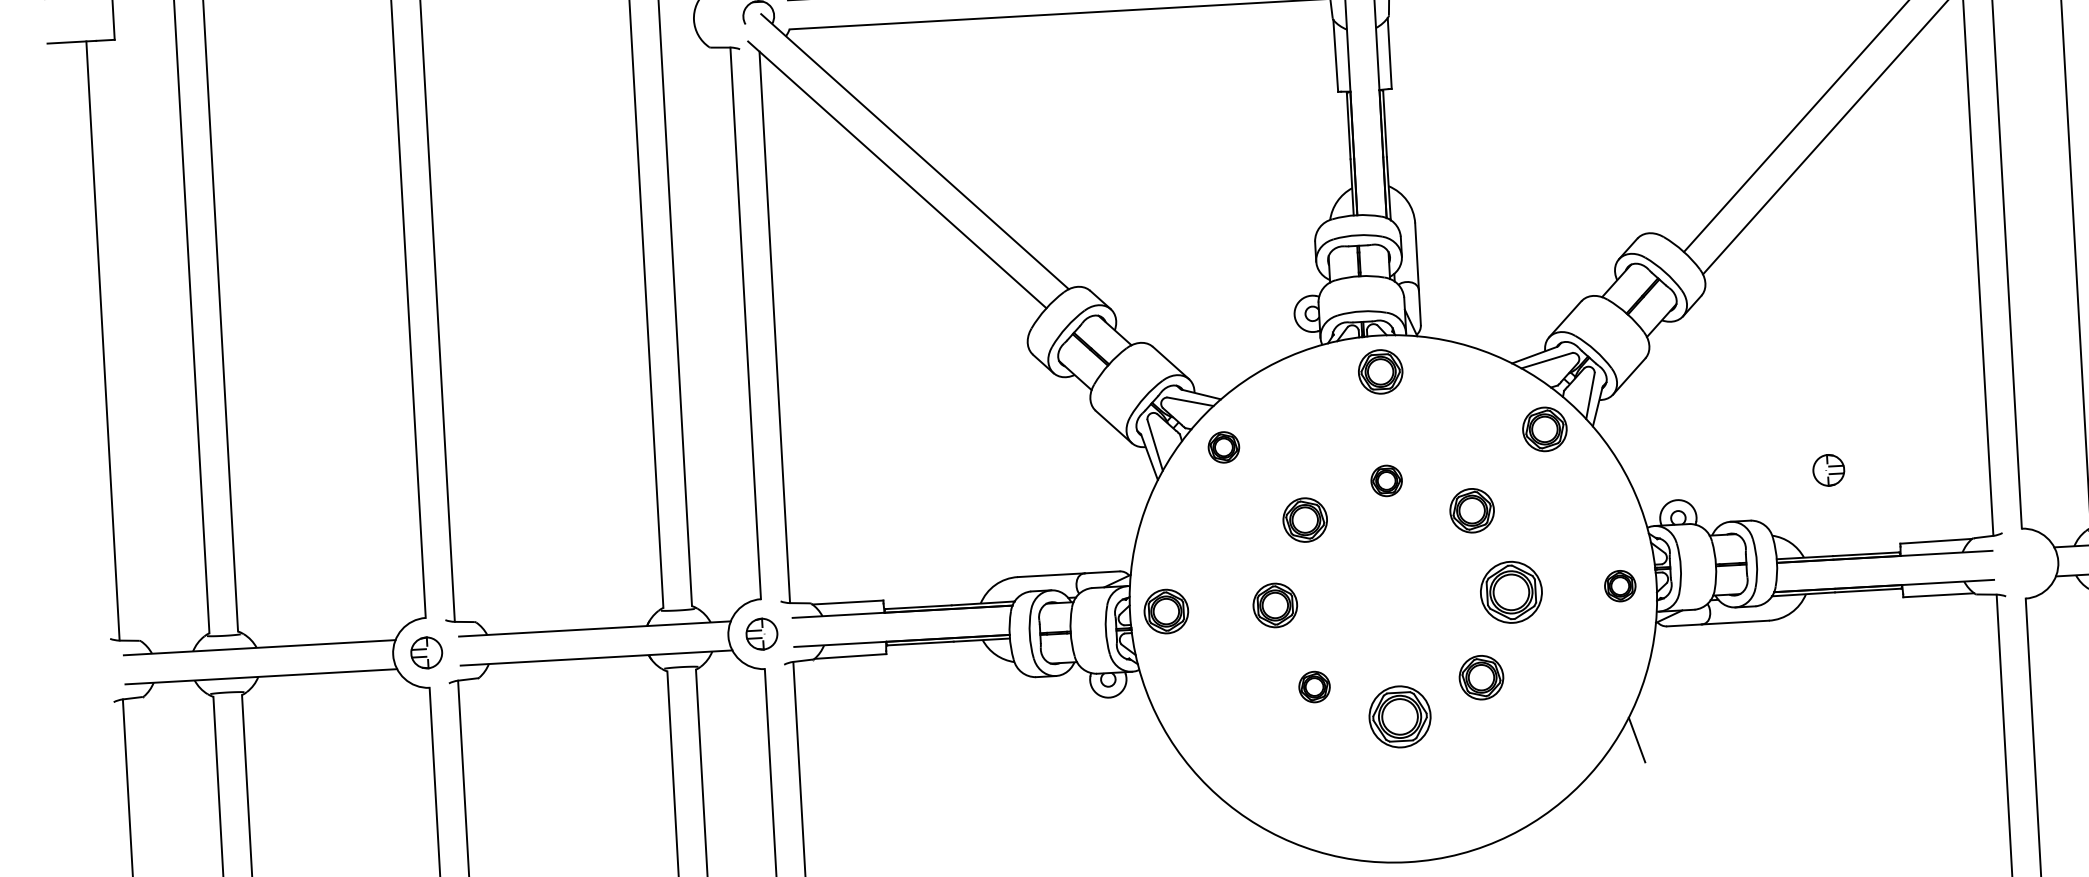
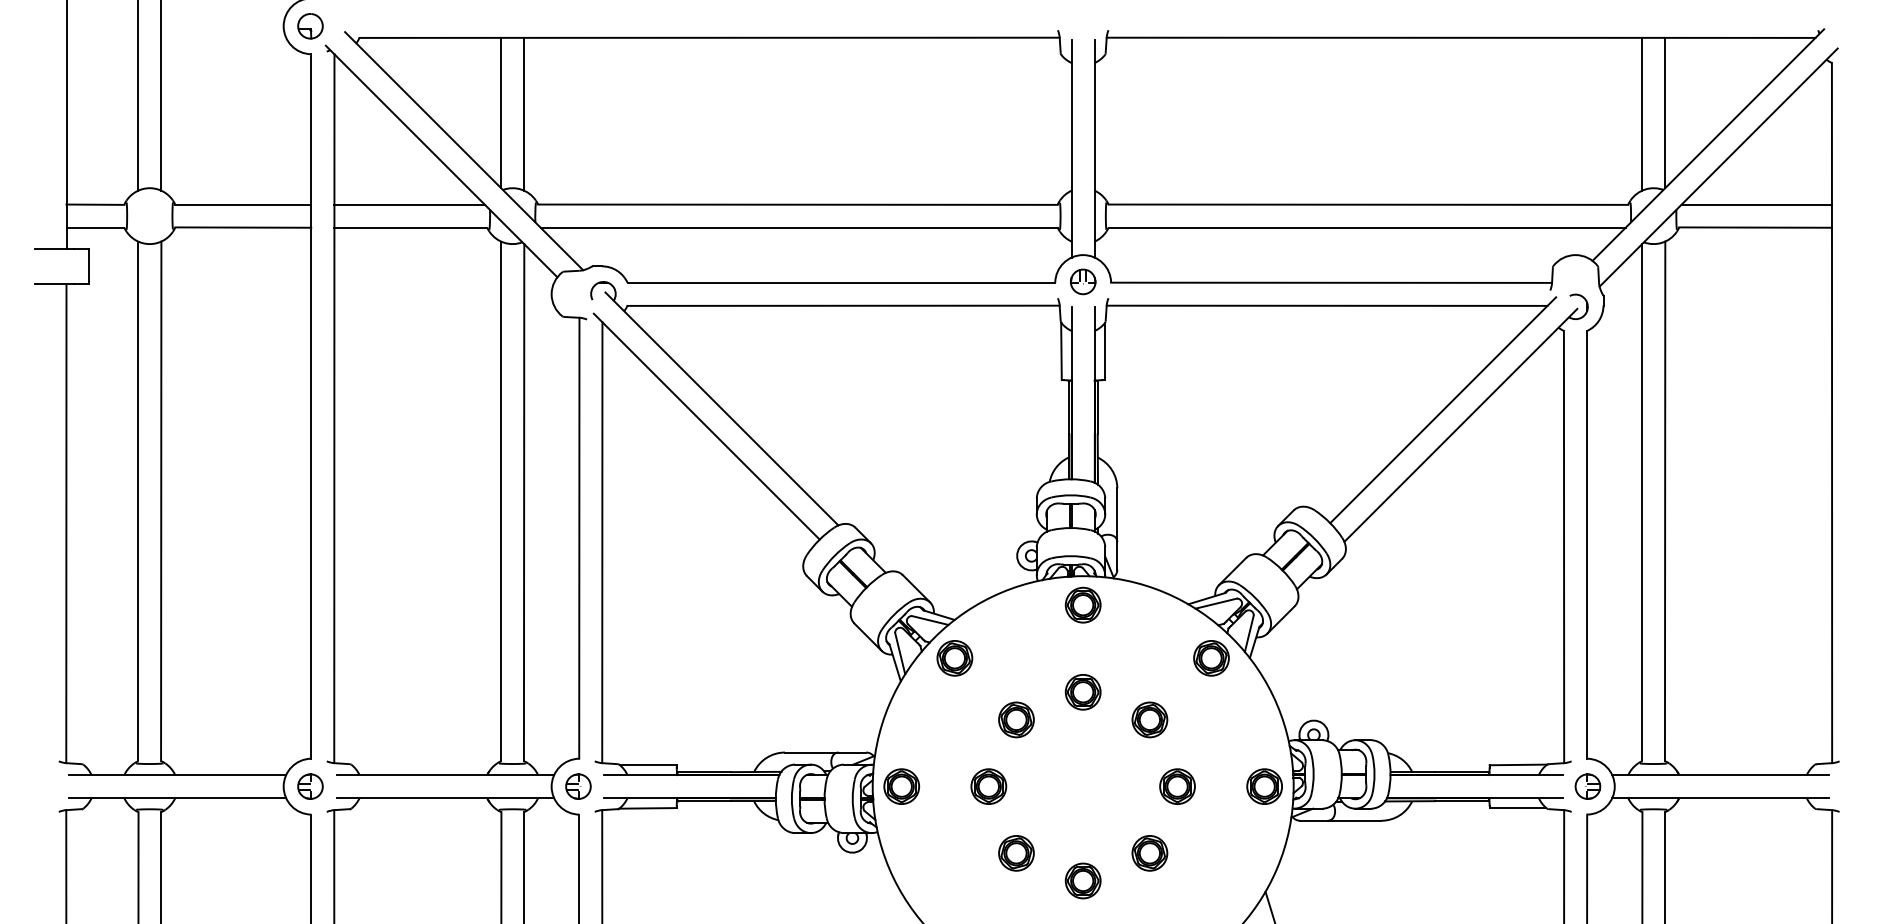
part: (1223, 447) -> (954, 658), size x1.43
part: (1828, 470) -> (1587, 786), moved
part: (1385, 481) -> (1082, 692), size x1.43
part: (1620, 586) -> (1264, 786), size x1.43
part: (1511, 592) -> (1177, 786), size x0.71
part: (1314, 687) -> (1016, 853), size x1.43
part: (1399, 716) -> (1082, 880), size x0.71

